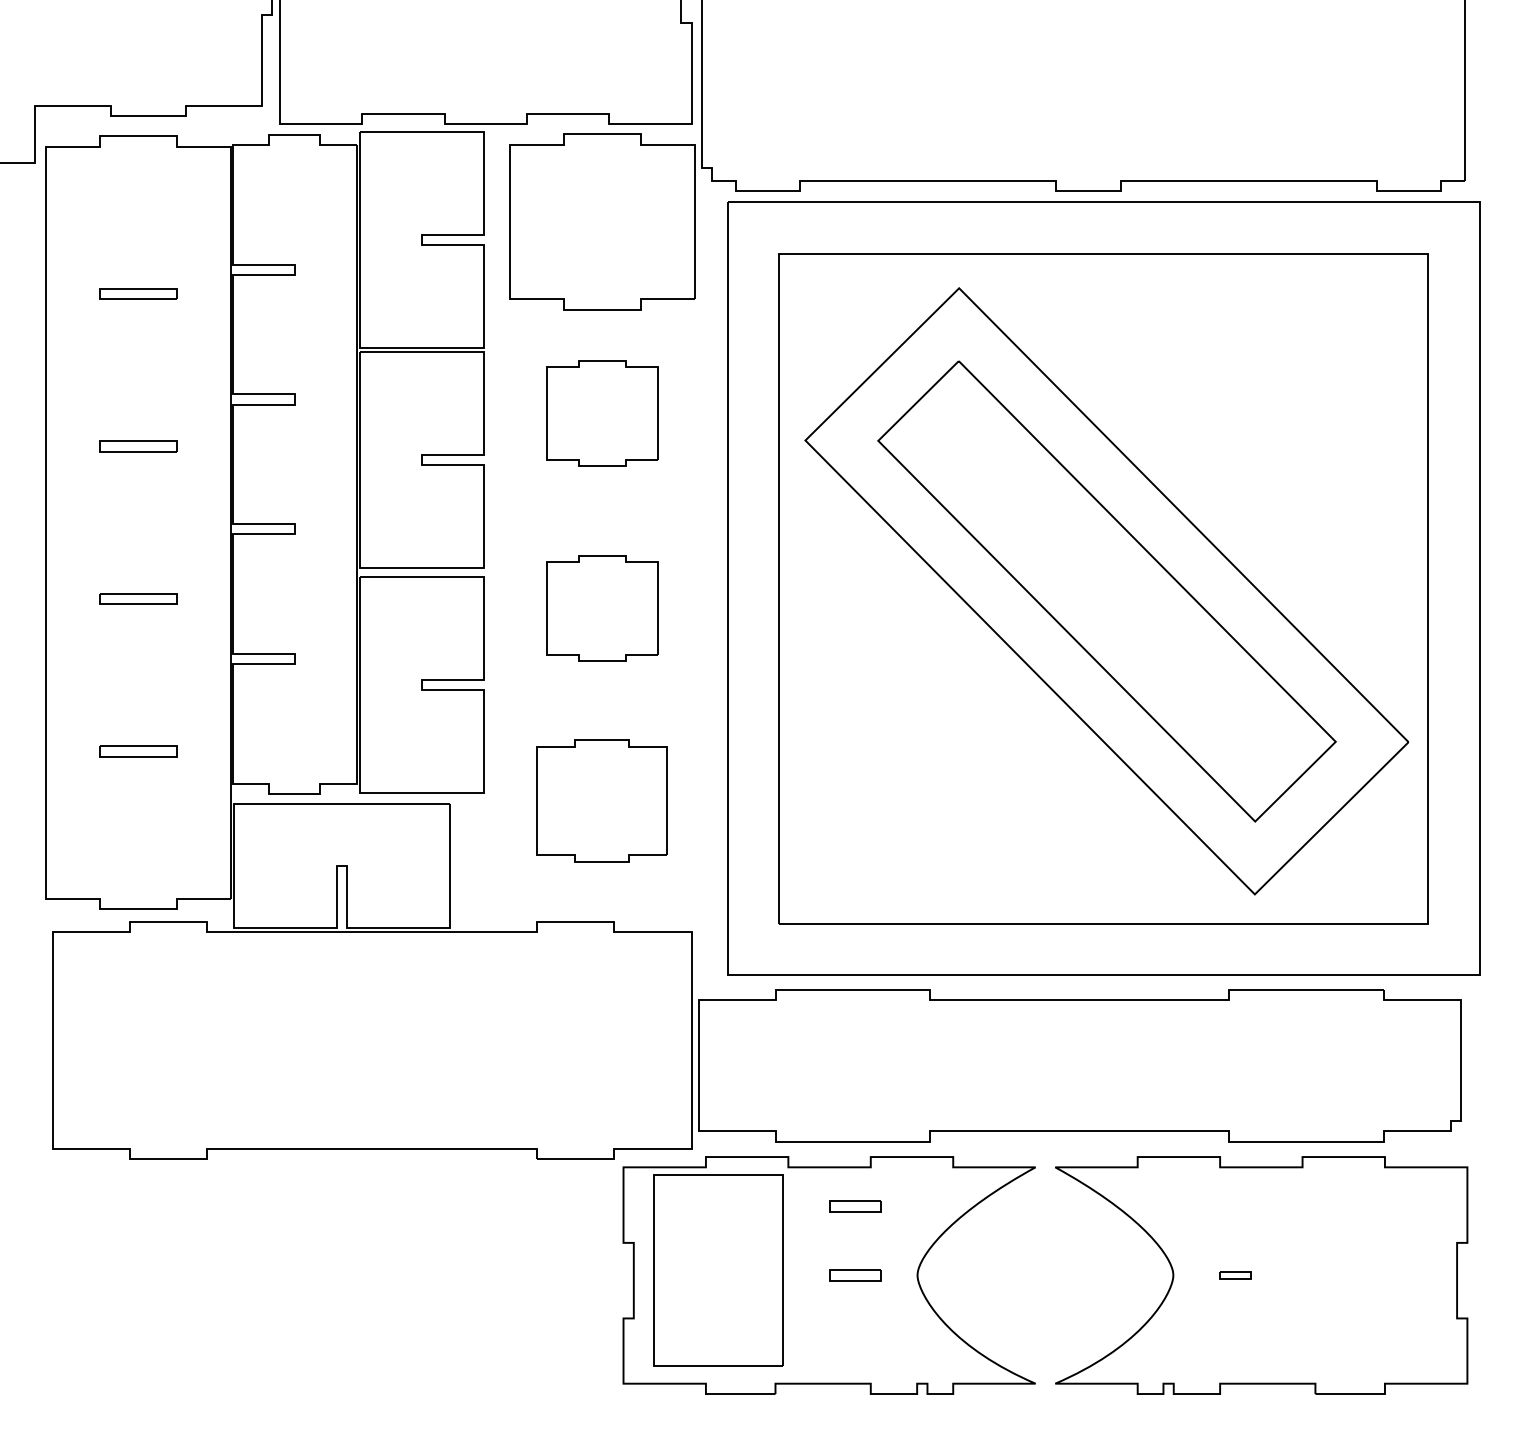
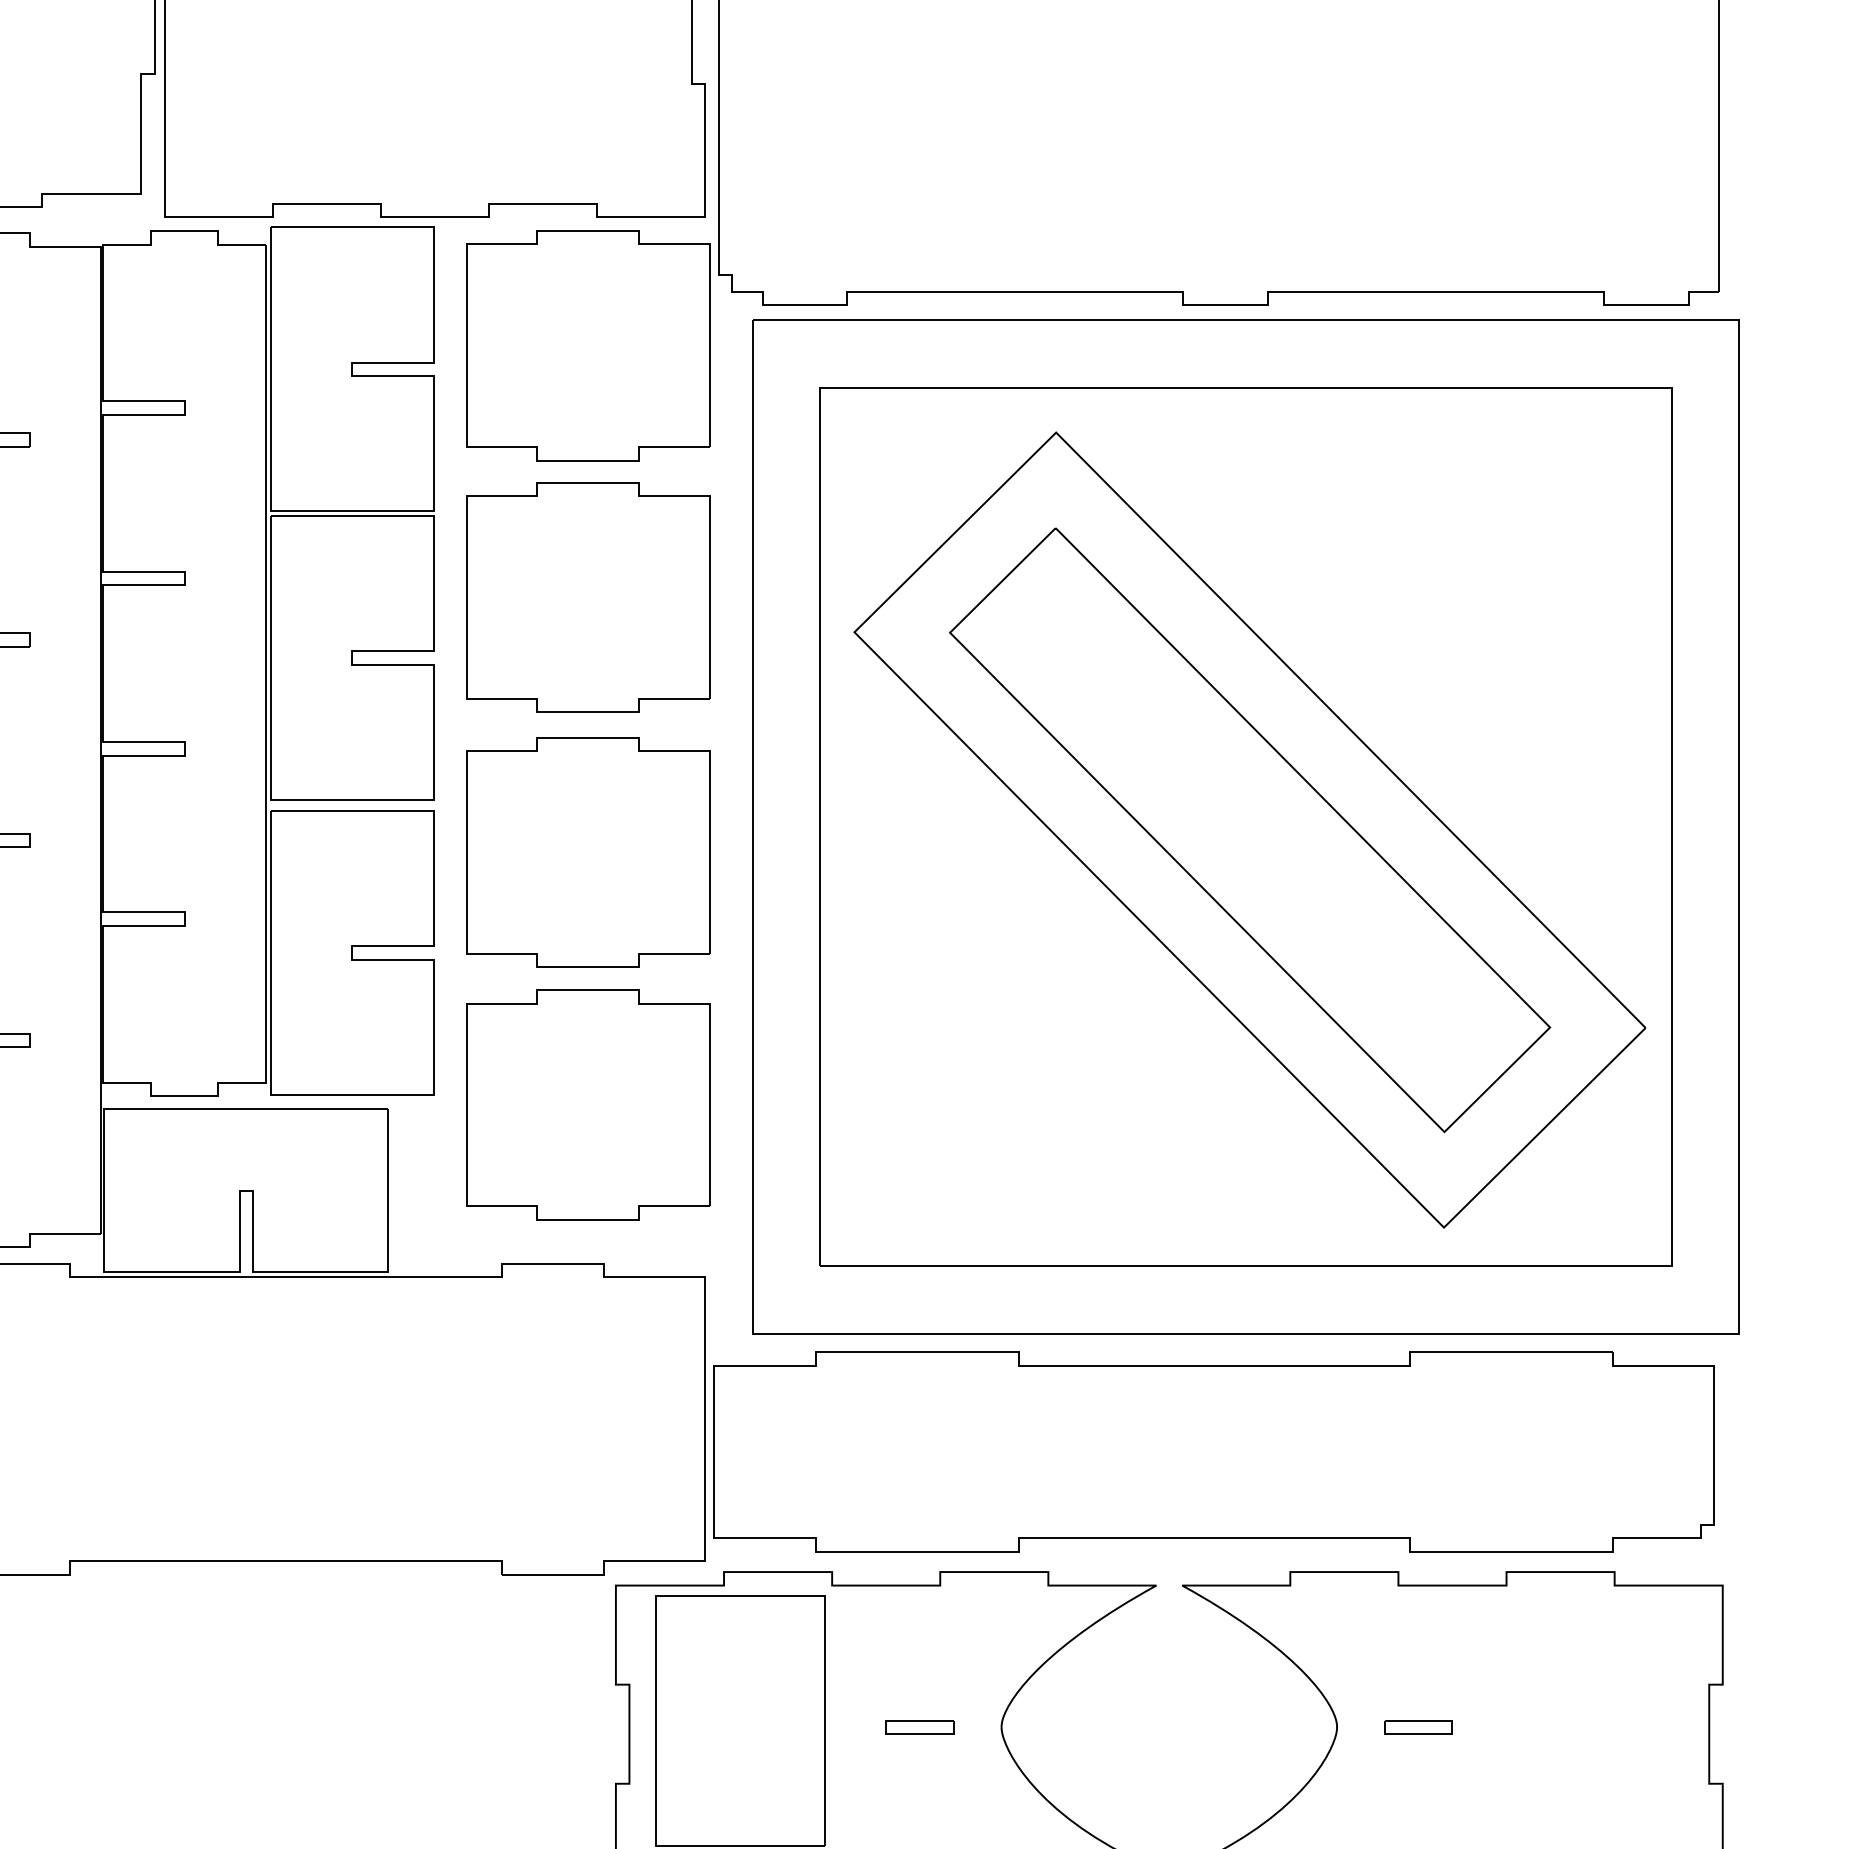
part: (602, 413) -> (588, 596), size x1.67
part: (602, 608) -> (588, 852), size x1.67
part: (602, 800) -> (588, 1104), size x1.43
part: (855, 1206) -> (920, 1636), removed
part: (1235, 1275) -> (1418, 1727), size x1.67

